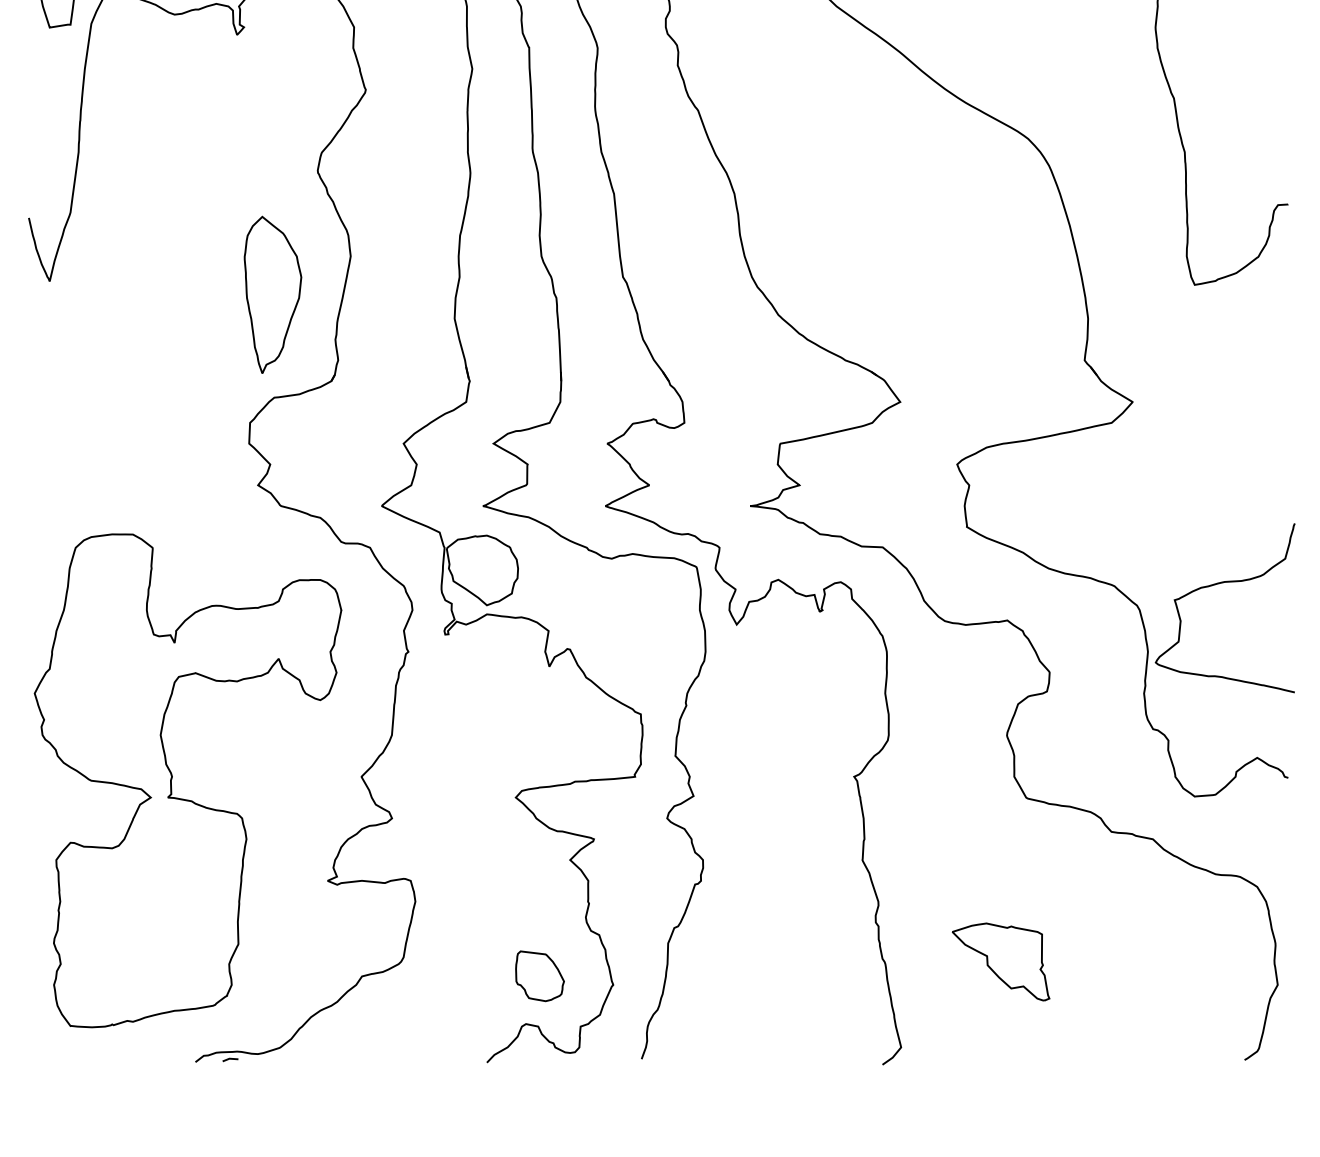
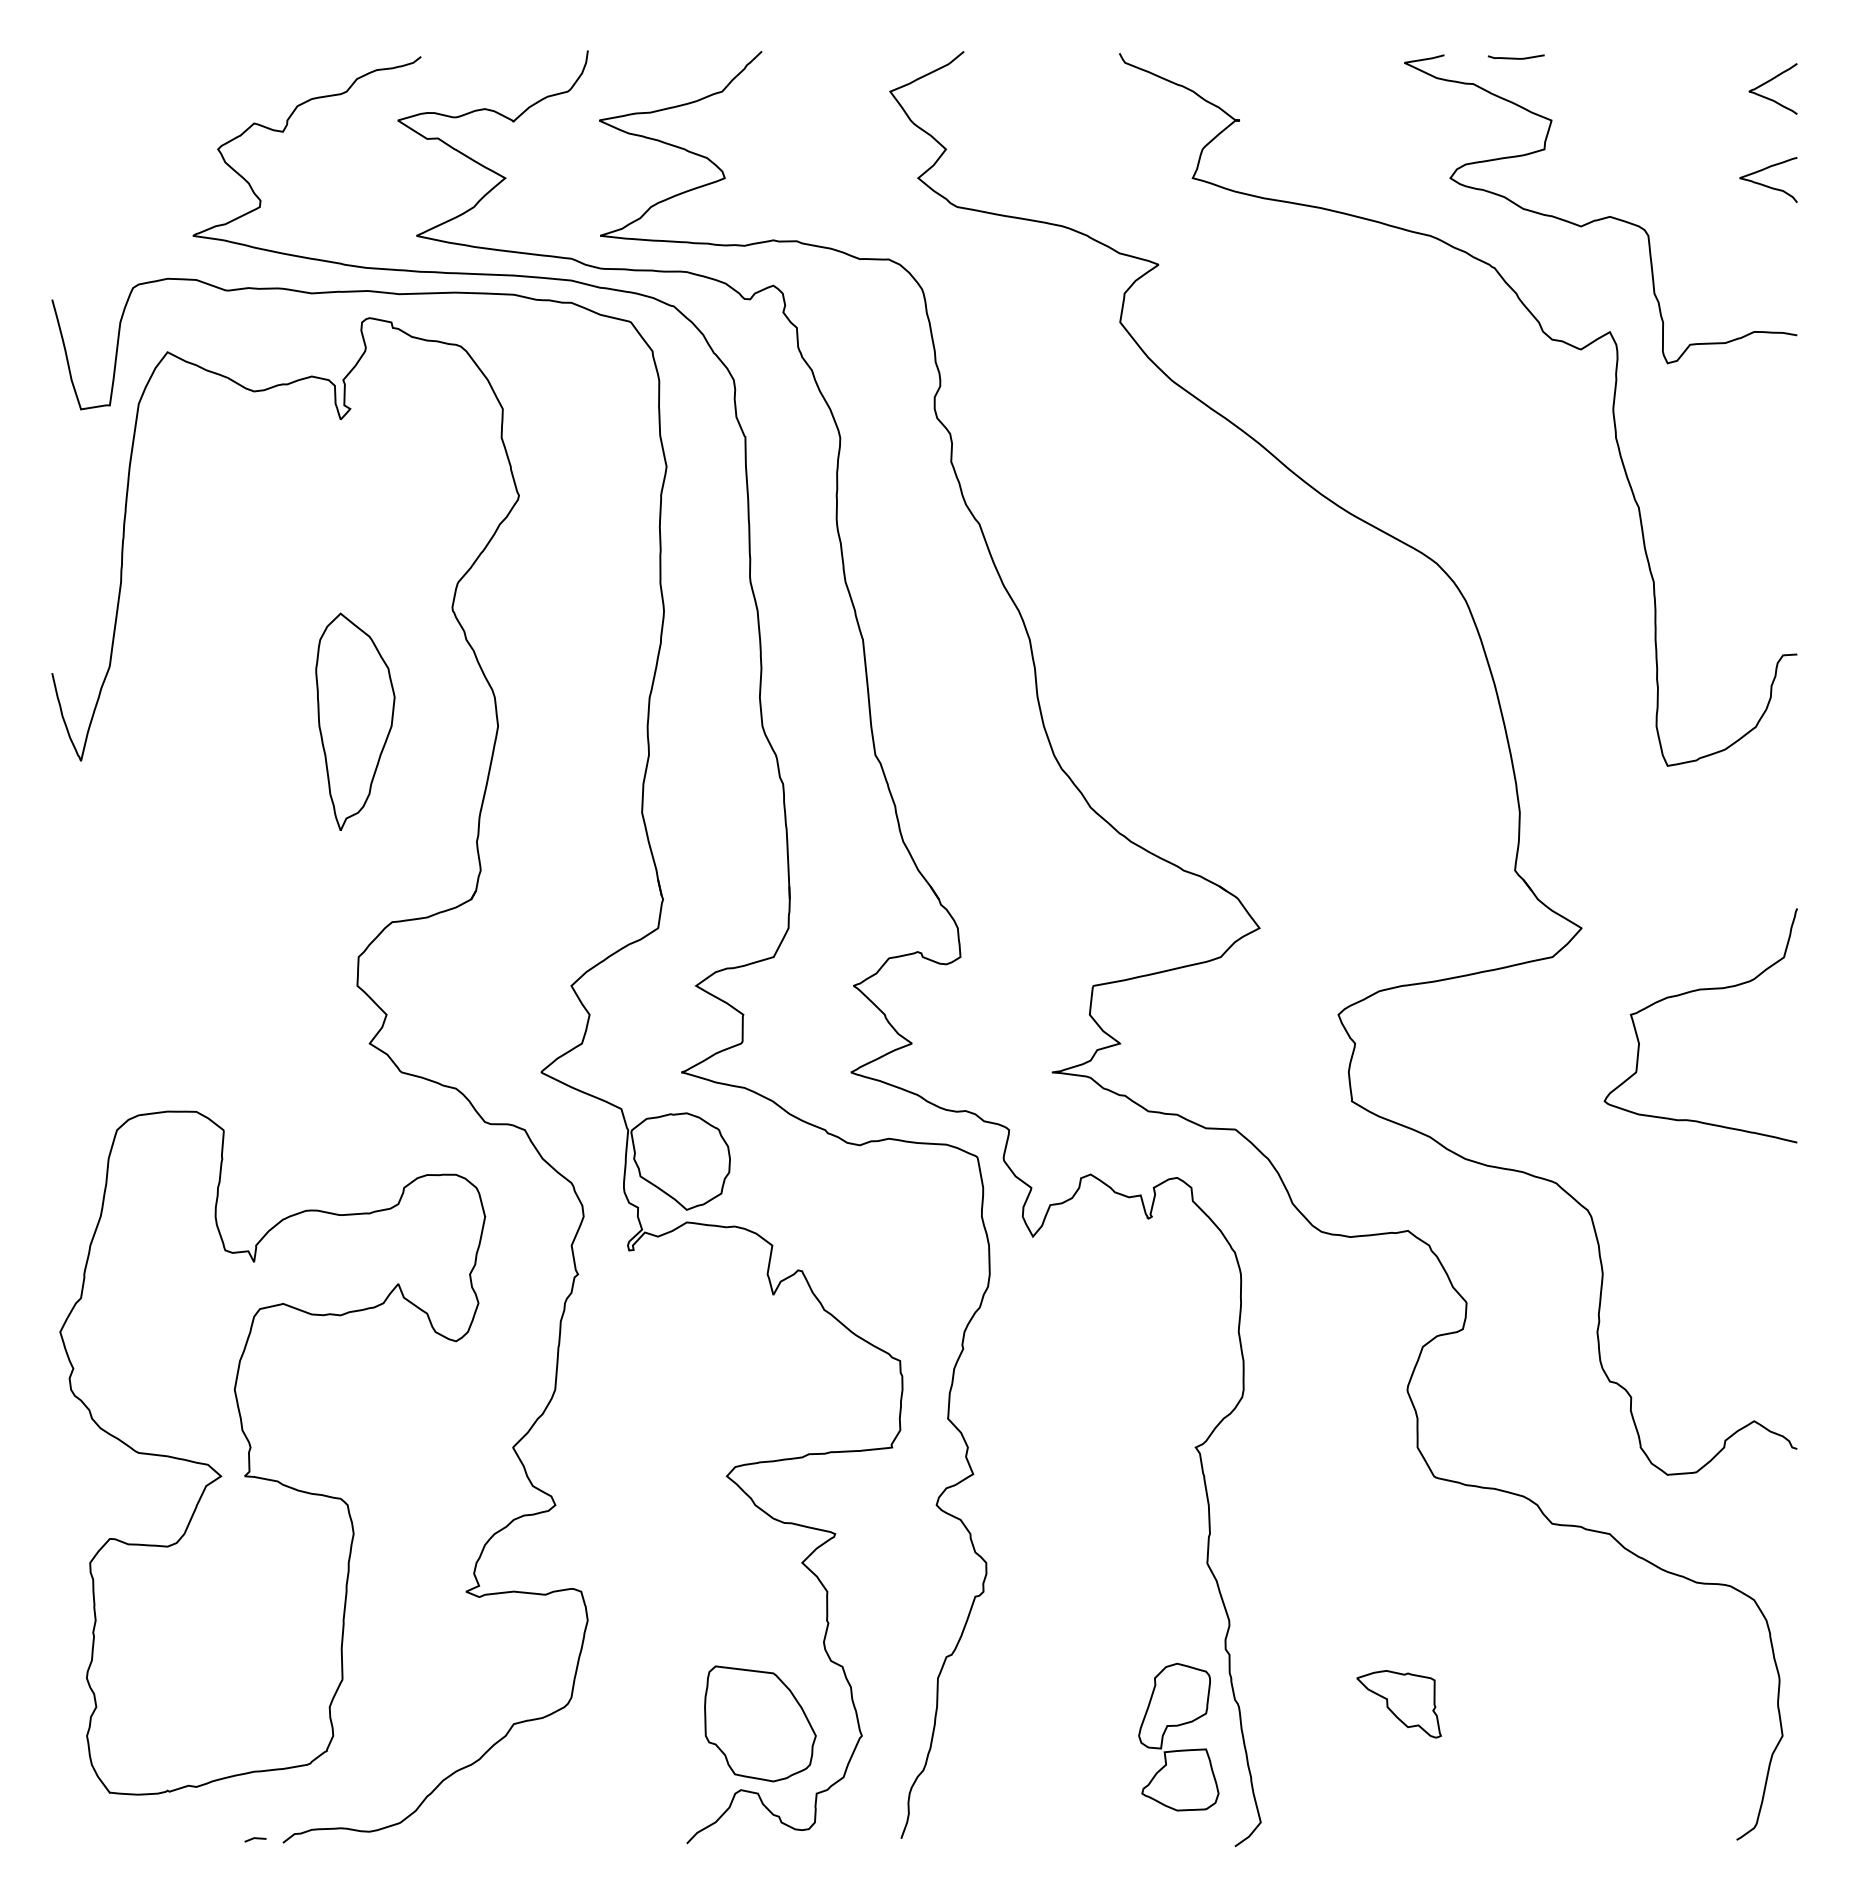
part: (273, 294) -> (355, 721), moved
curve: (1219, 584) -> (1692, 992), moved
part: (1000, 962) -> (1398, 1704), size x0.62
part: (540, 975) -> (760, 1723), size x1.67
part: (841, 978) -> (1178, 1726), added
line: (230, 1059) -> (255, 1839), moved

